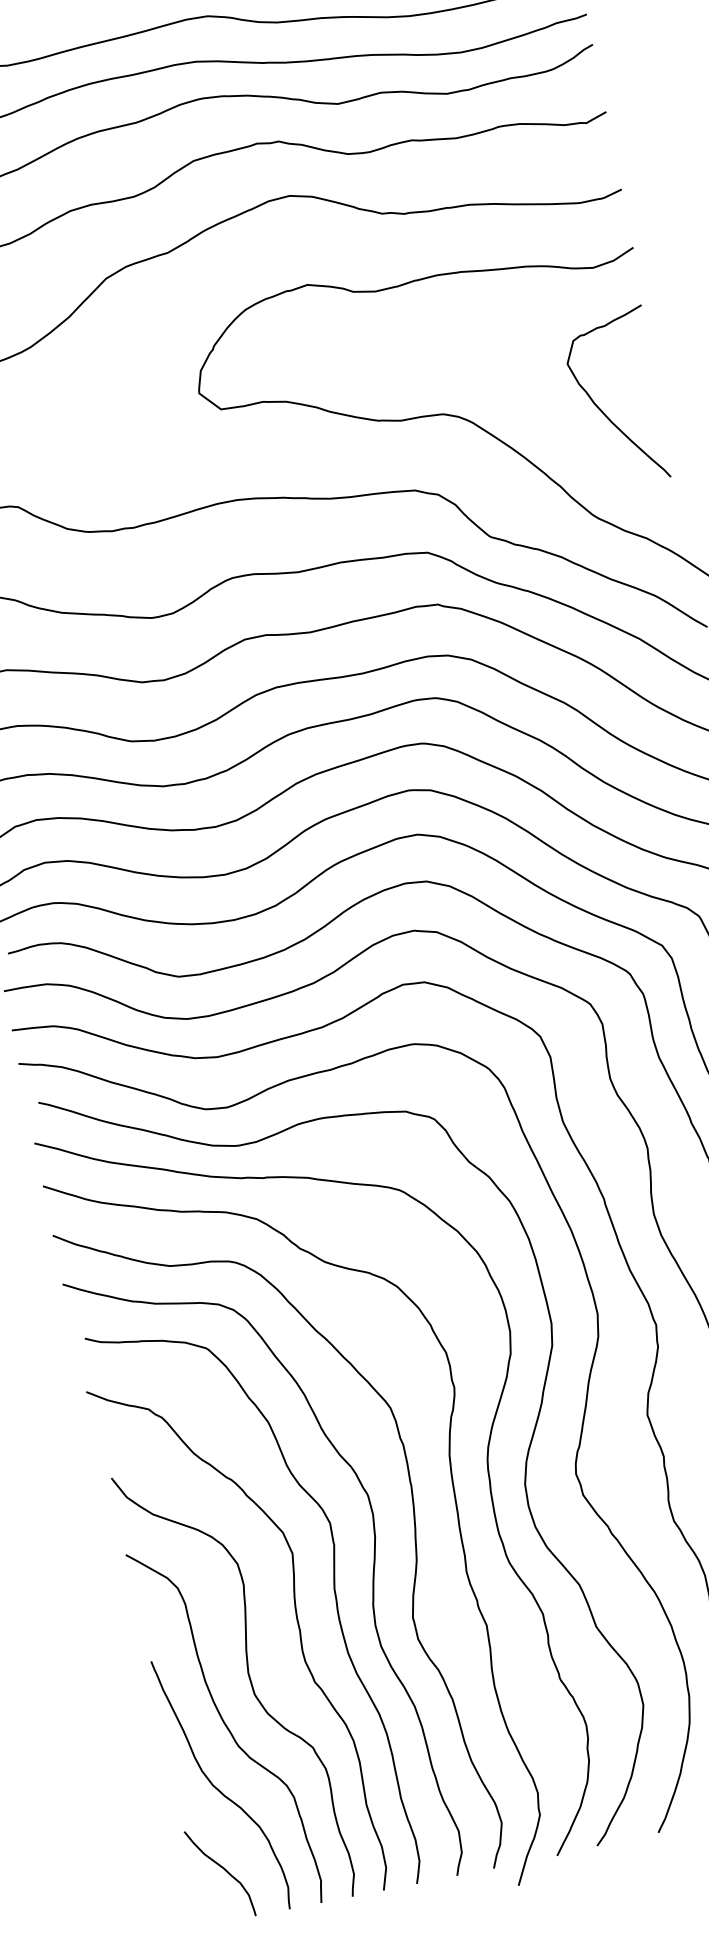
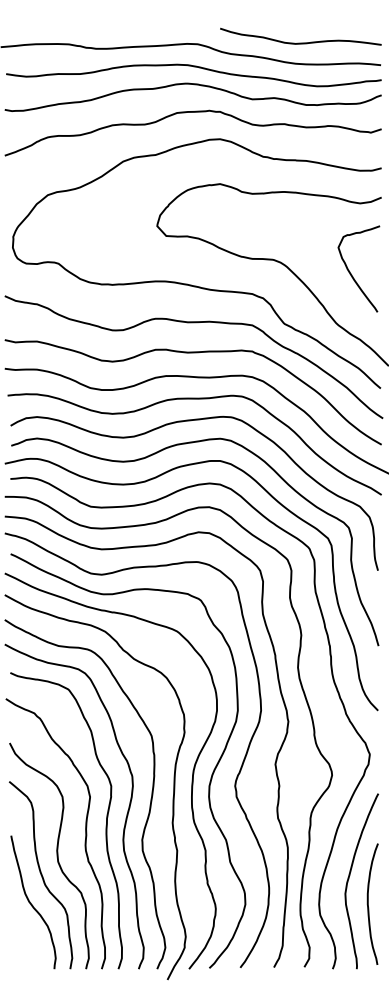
curve: (222, 1869) -> (25, 943), removed

